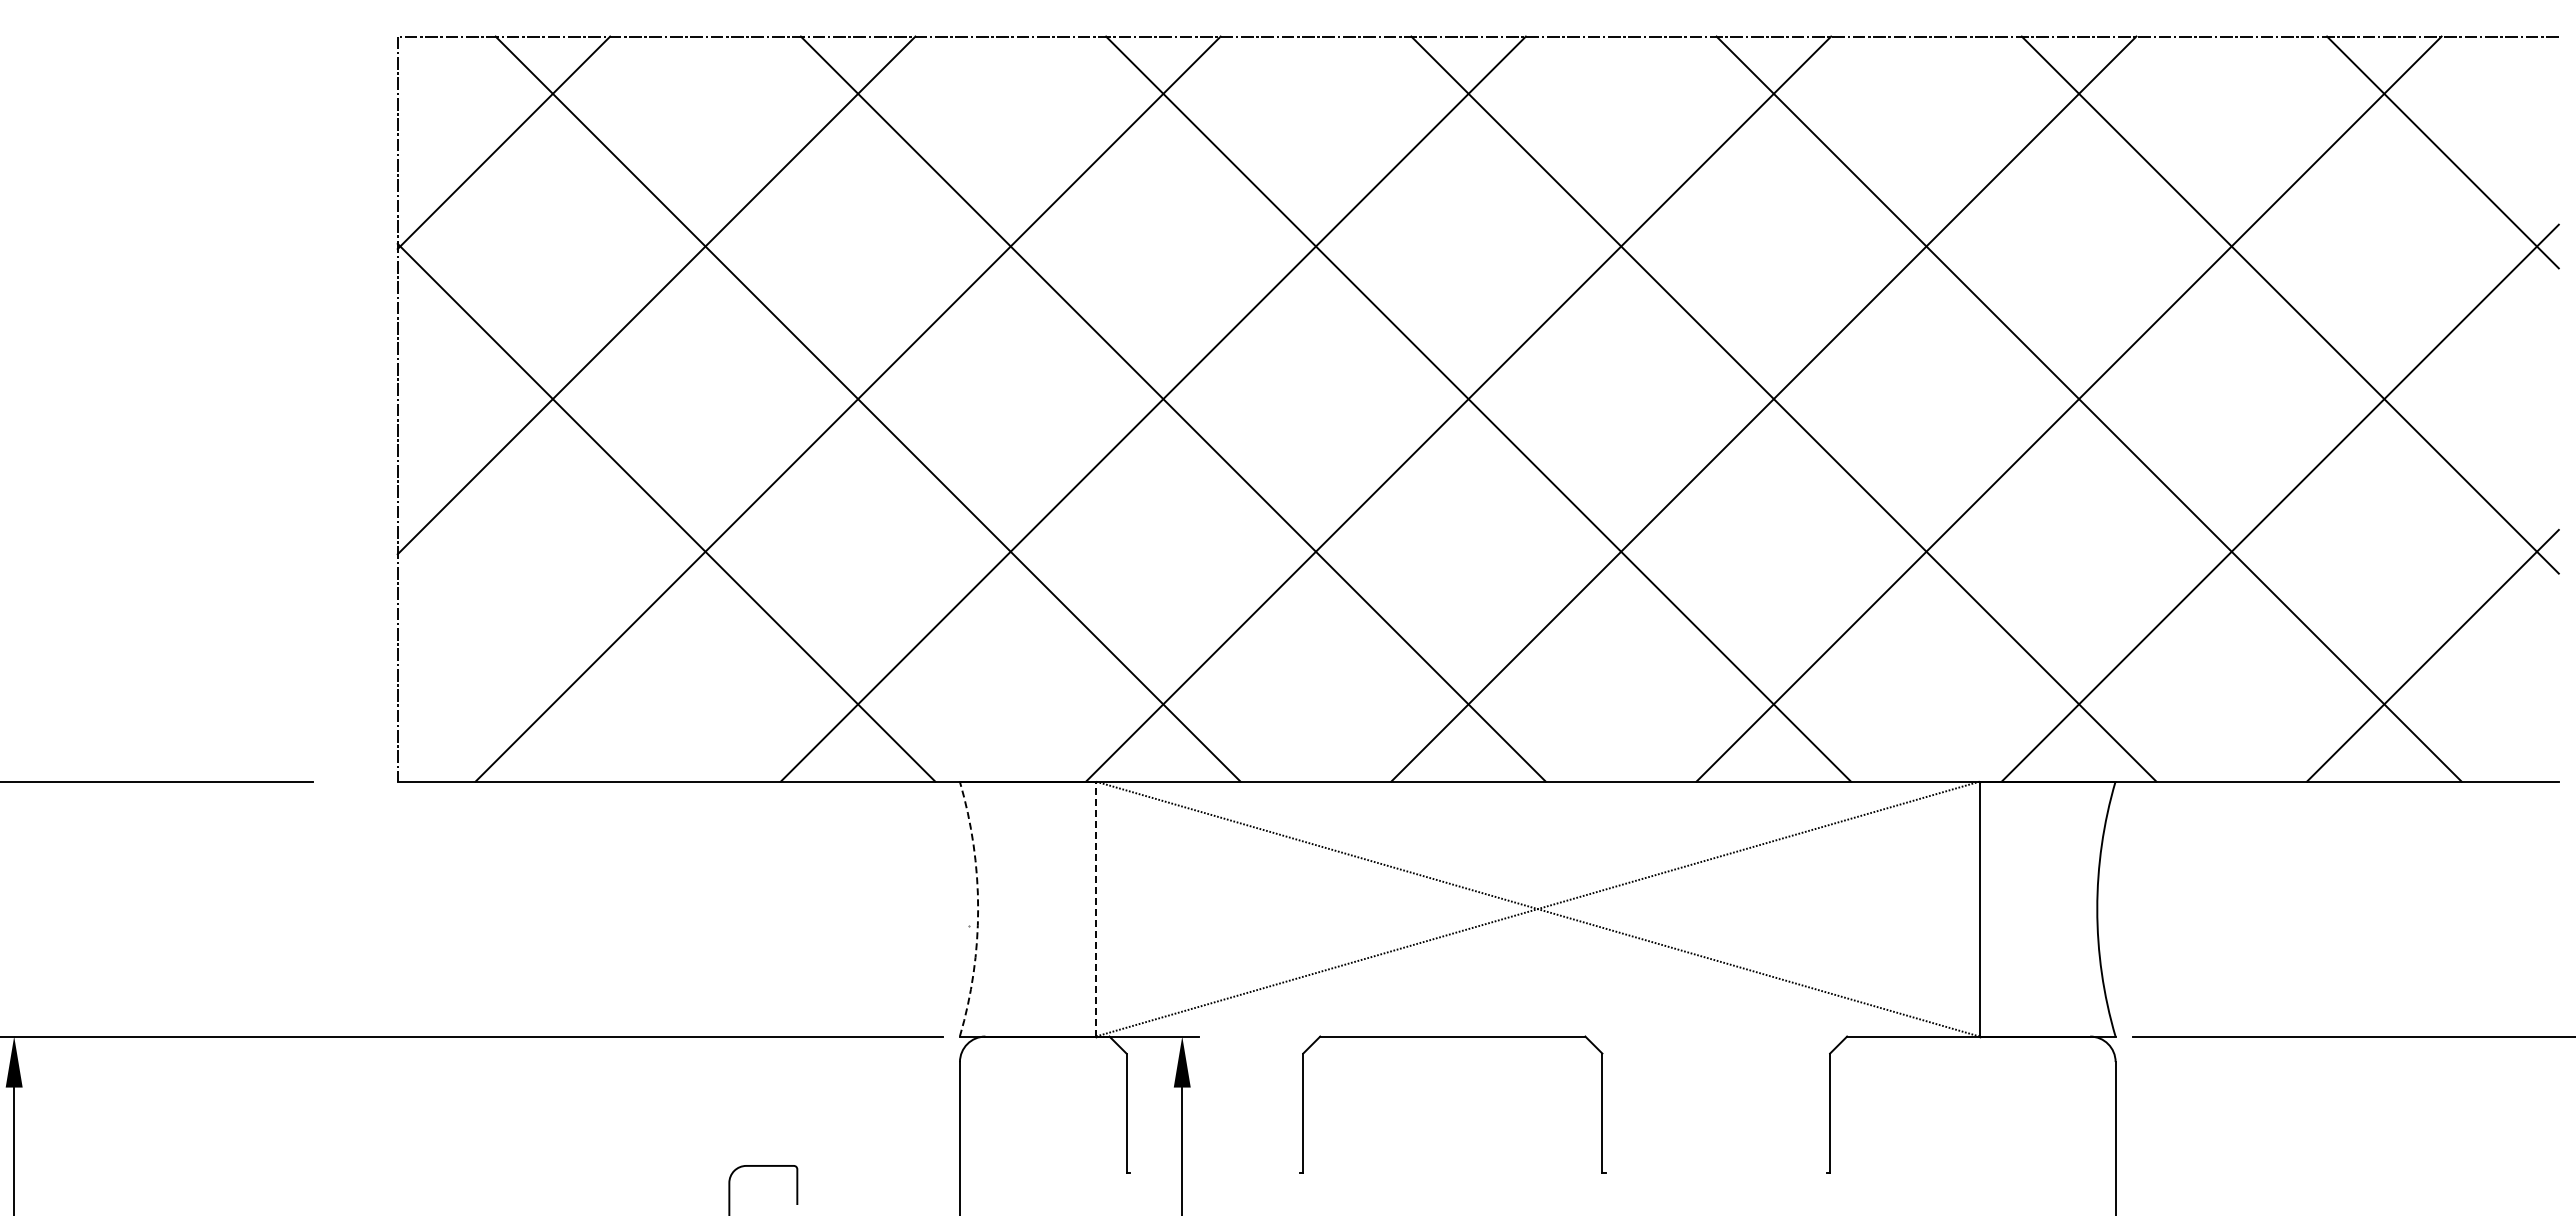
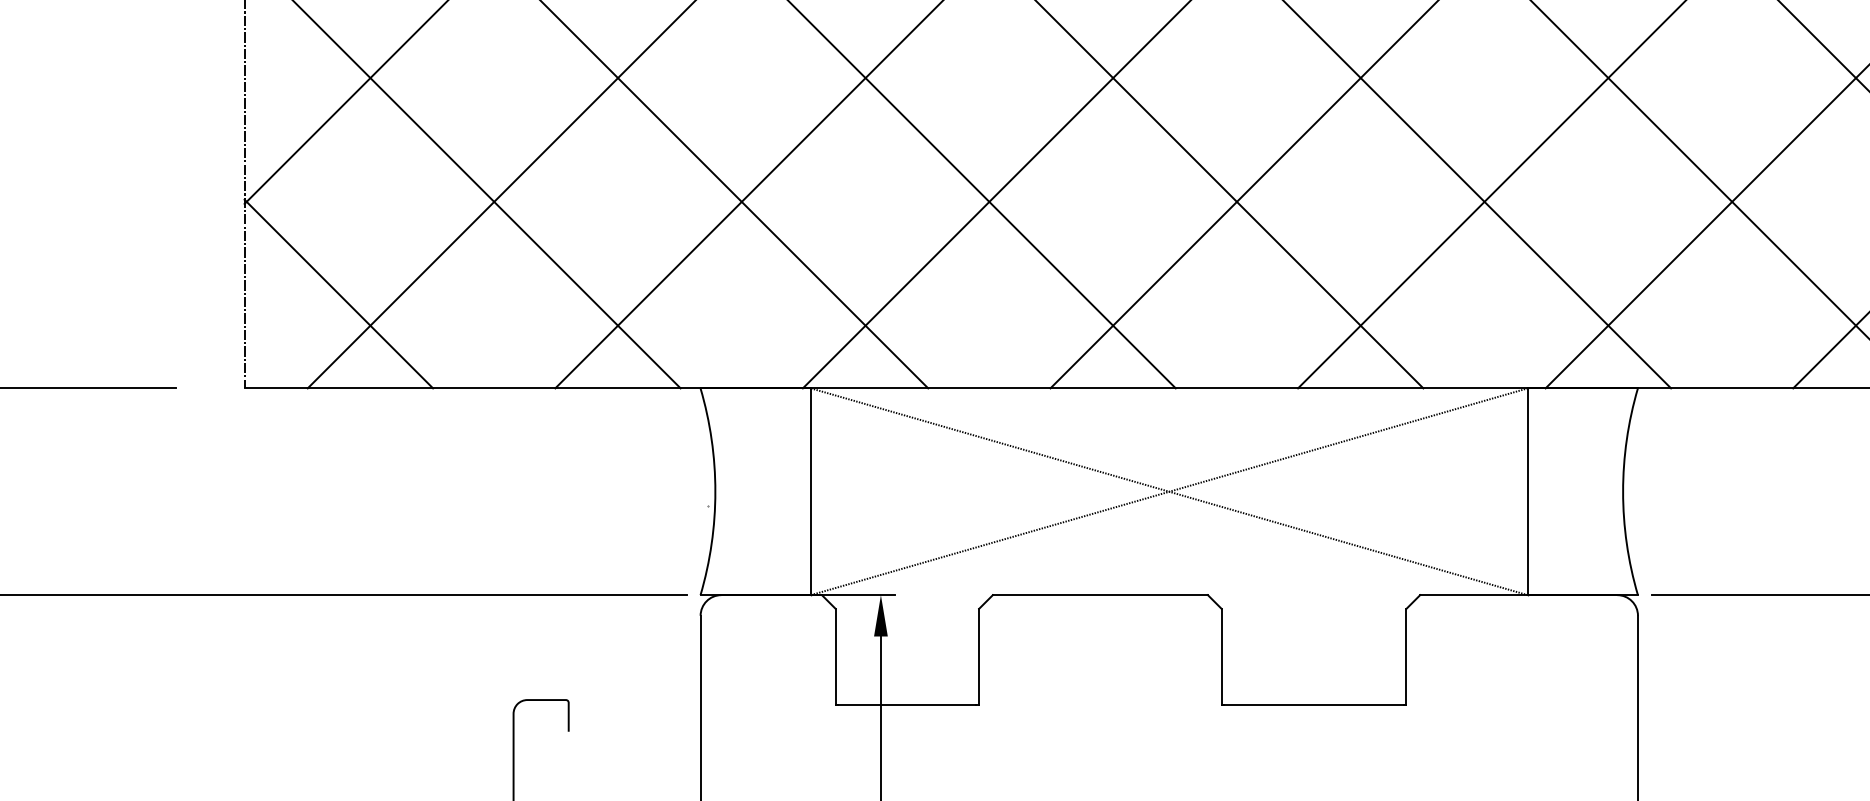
line: (513, 665) -> (338, 294), added
line: (1095, 908) -> (810, 491), dashed -> solid
arc: (978, 909) -> (715, 492), dashed -> solid
line: (1214, 1172) -> (907, 705), added
line: (1715, 1172) -> (1313, 705), added

